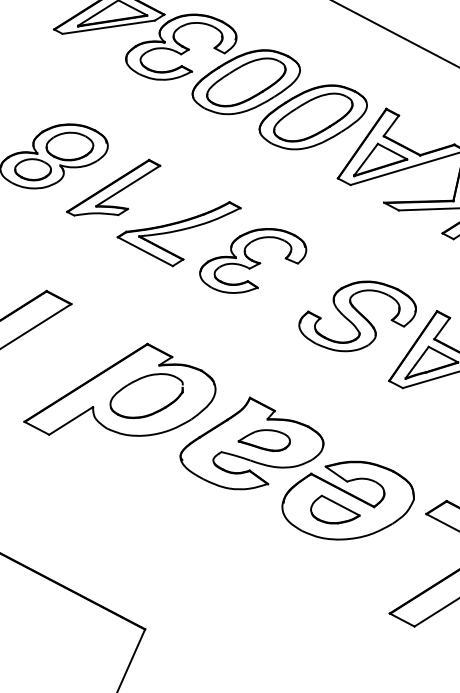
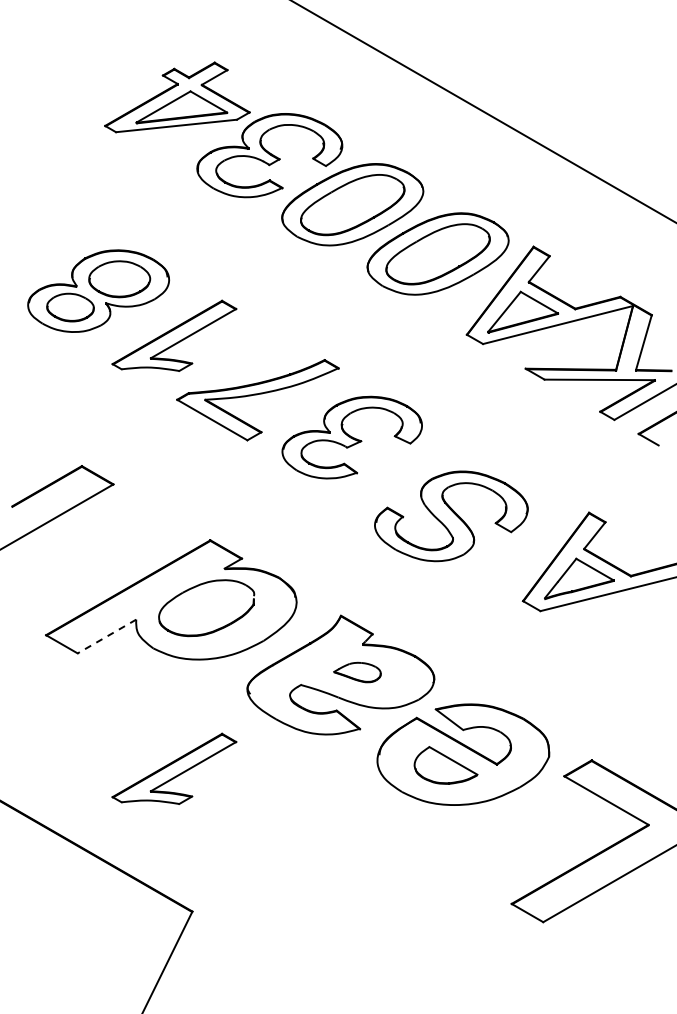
part: (357, 316) -> (451, 516), moved
line: (70, 420) -> (106, 636), solid -> dashed
part: (264, 440) -> (357, 672), size x0.7
part: (127, 520) -> (174, 768), added

